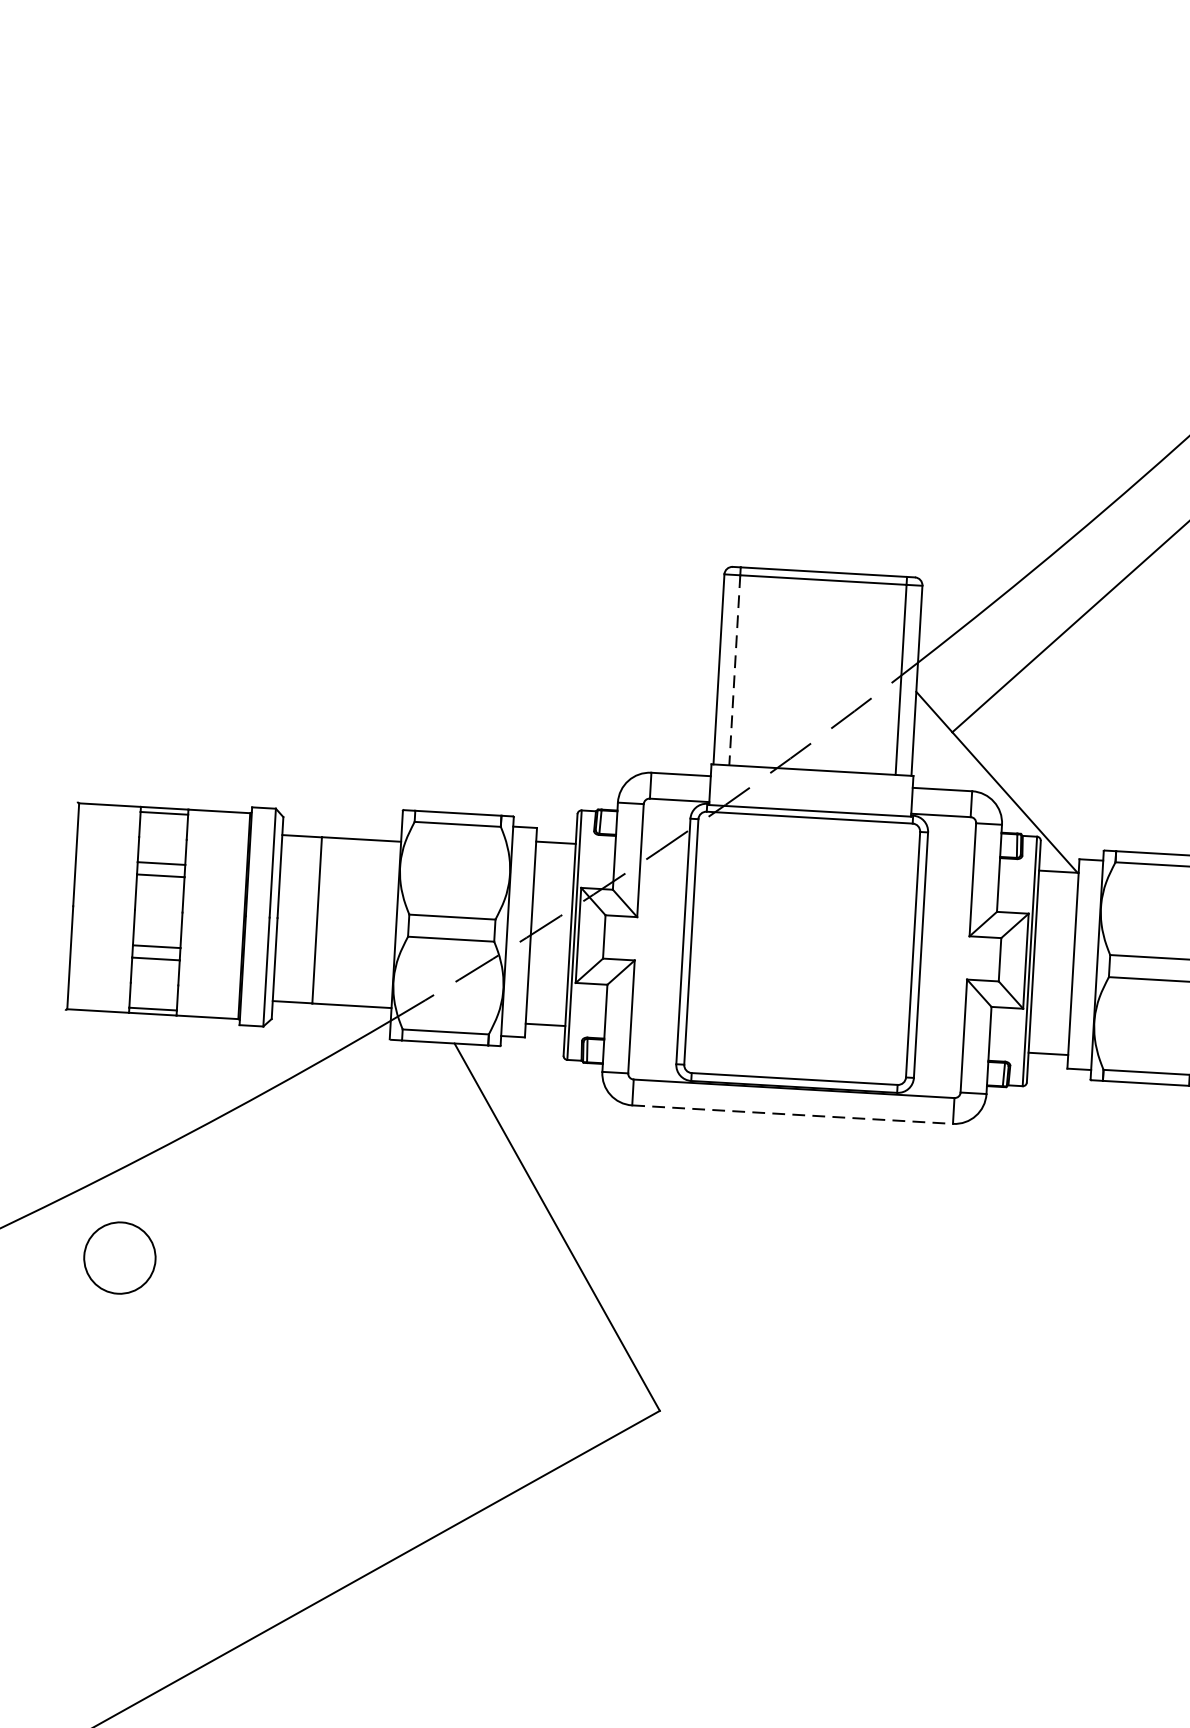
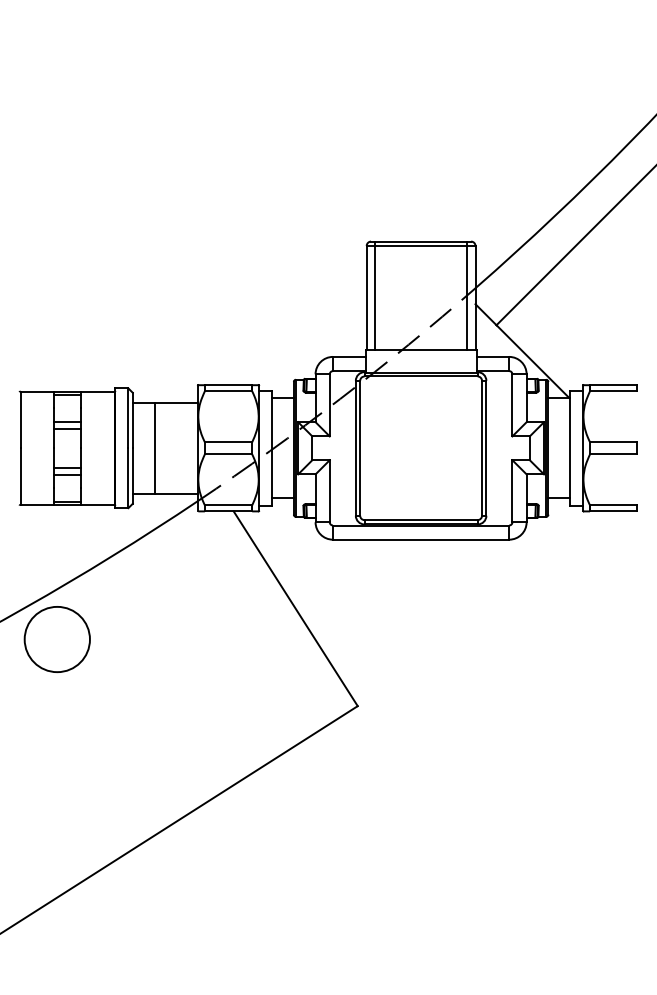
line: (734, 670) -> (375, 298), dashed -> solid
line: (793, 1114) -> (421, 539), dashed -> solid
circle: (118, 1258) -> (56, 639), size x1.67

